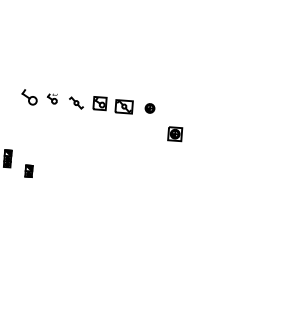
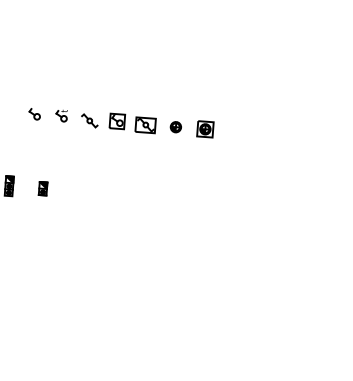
part: (29, 97) -> (34, 114), size x0.62
part: (175, 134) -> (205, 129), moved
part: (28, 171) -> (42, 188), moved

